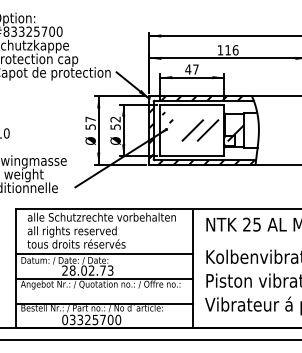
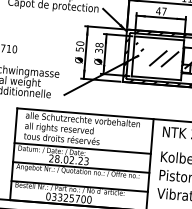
text: (90, 119) -> (80, 43), 57 -> 50
text: (115, 122) -> (99, 47), 52 -> 38
text: (102, 270) -> (80, 160), 28.02.73 -> 28.02.23

